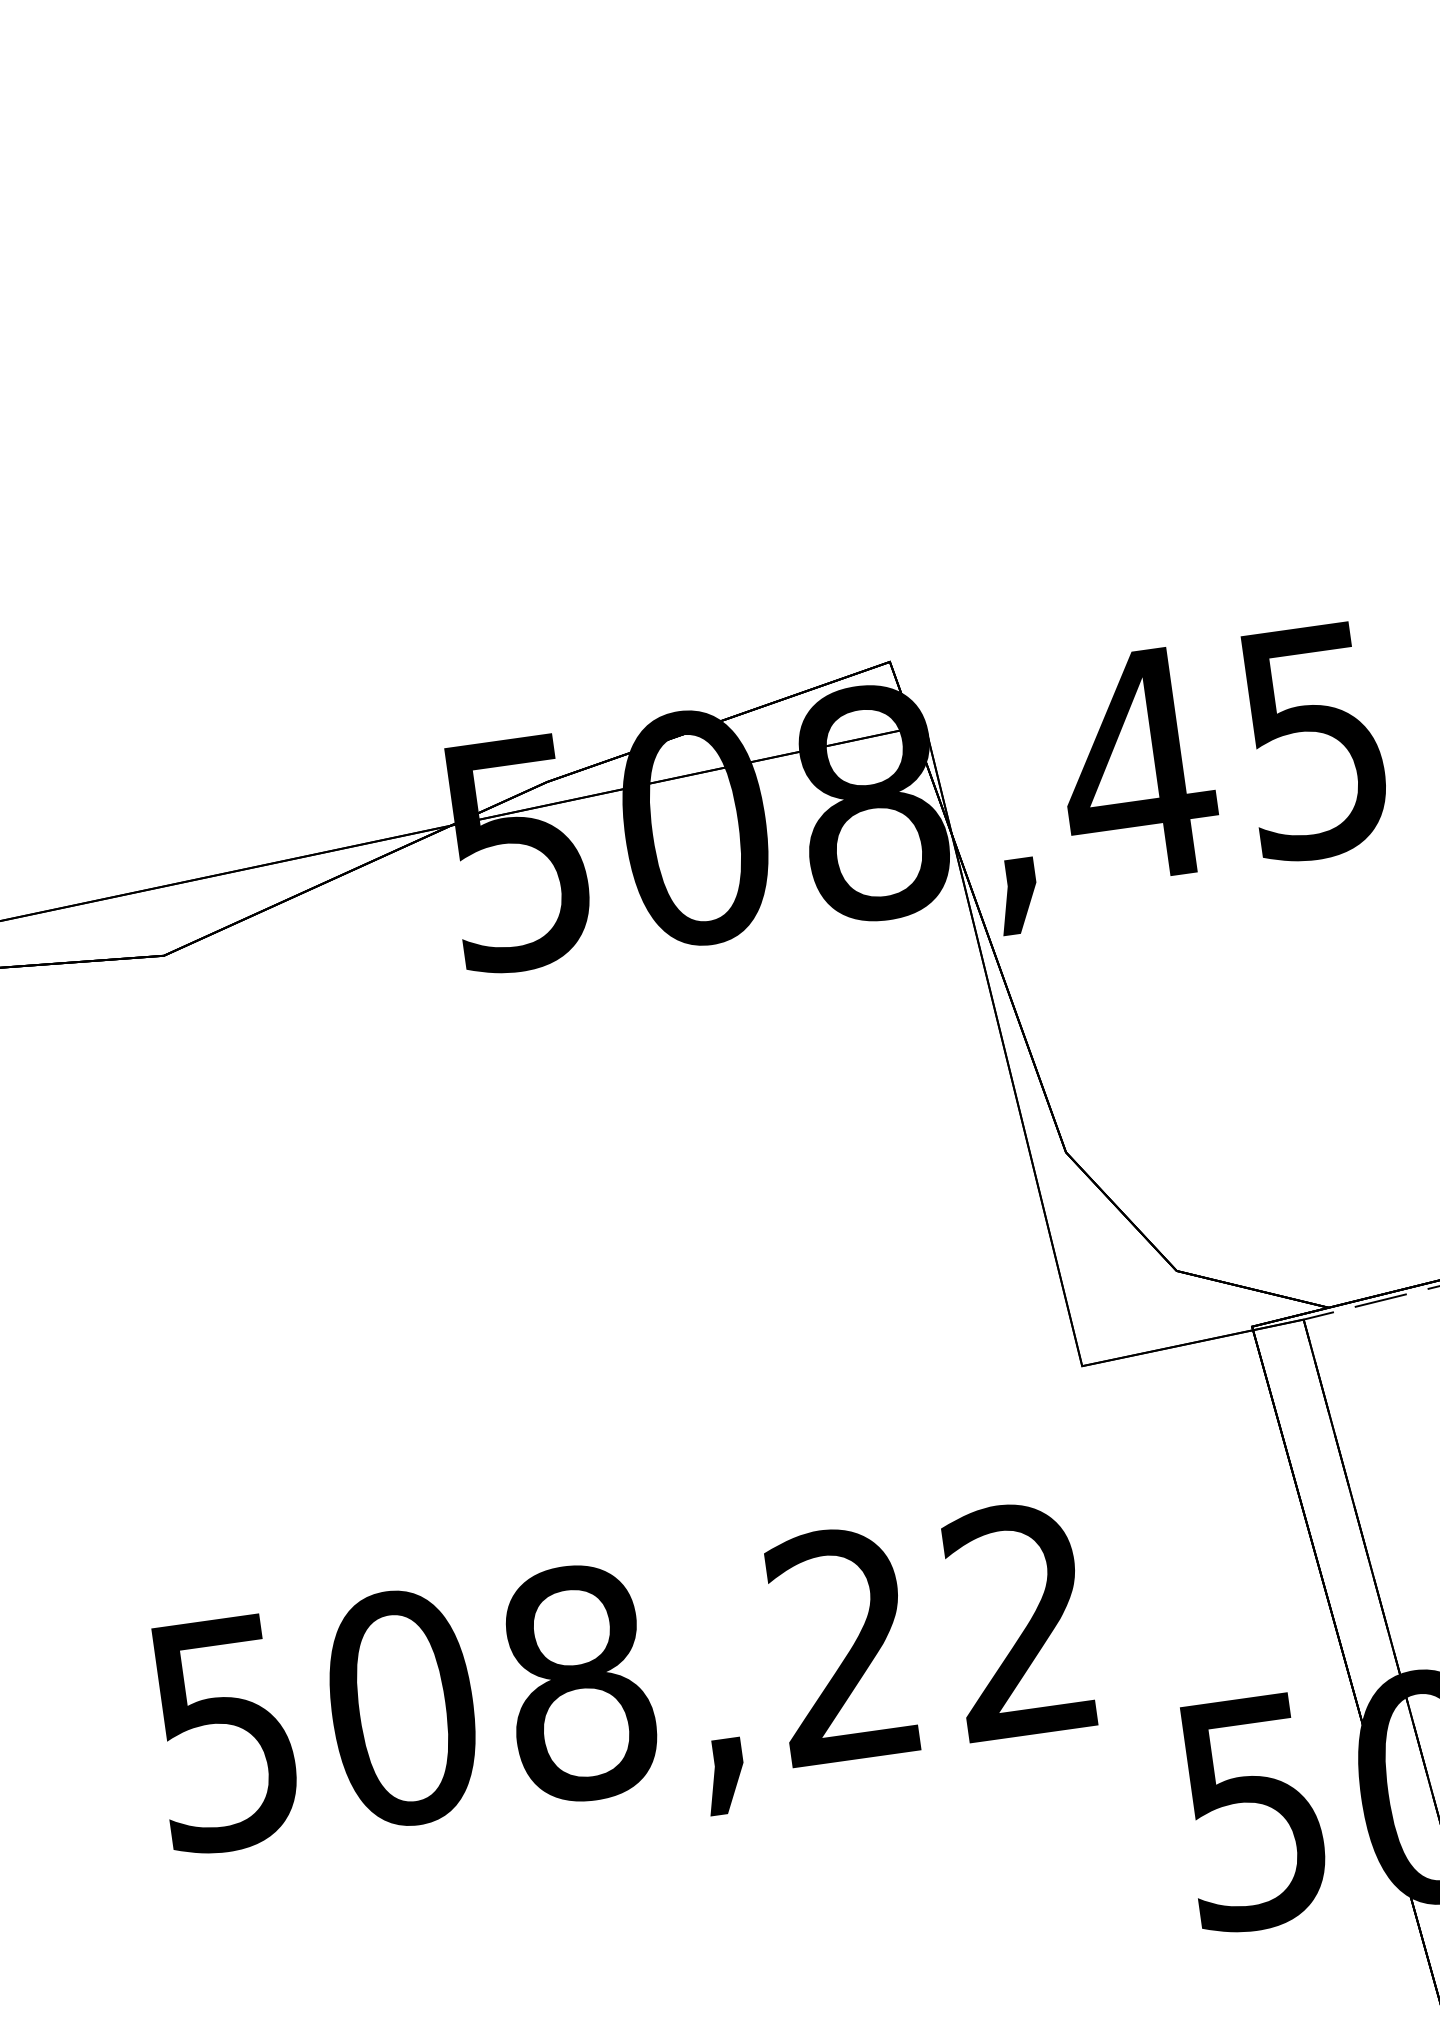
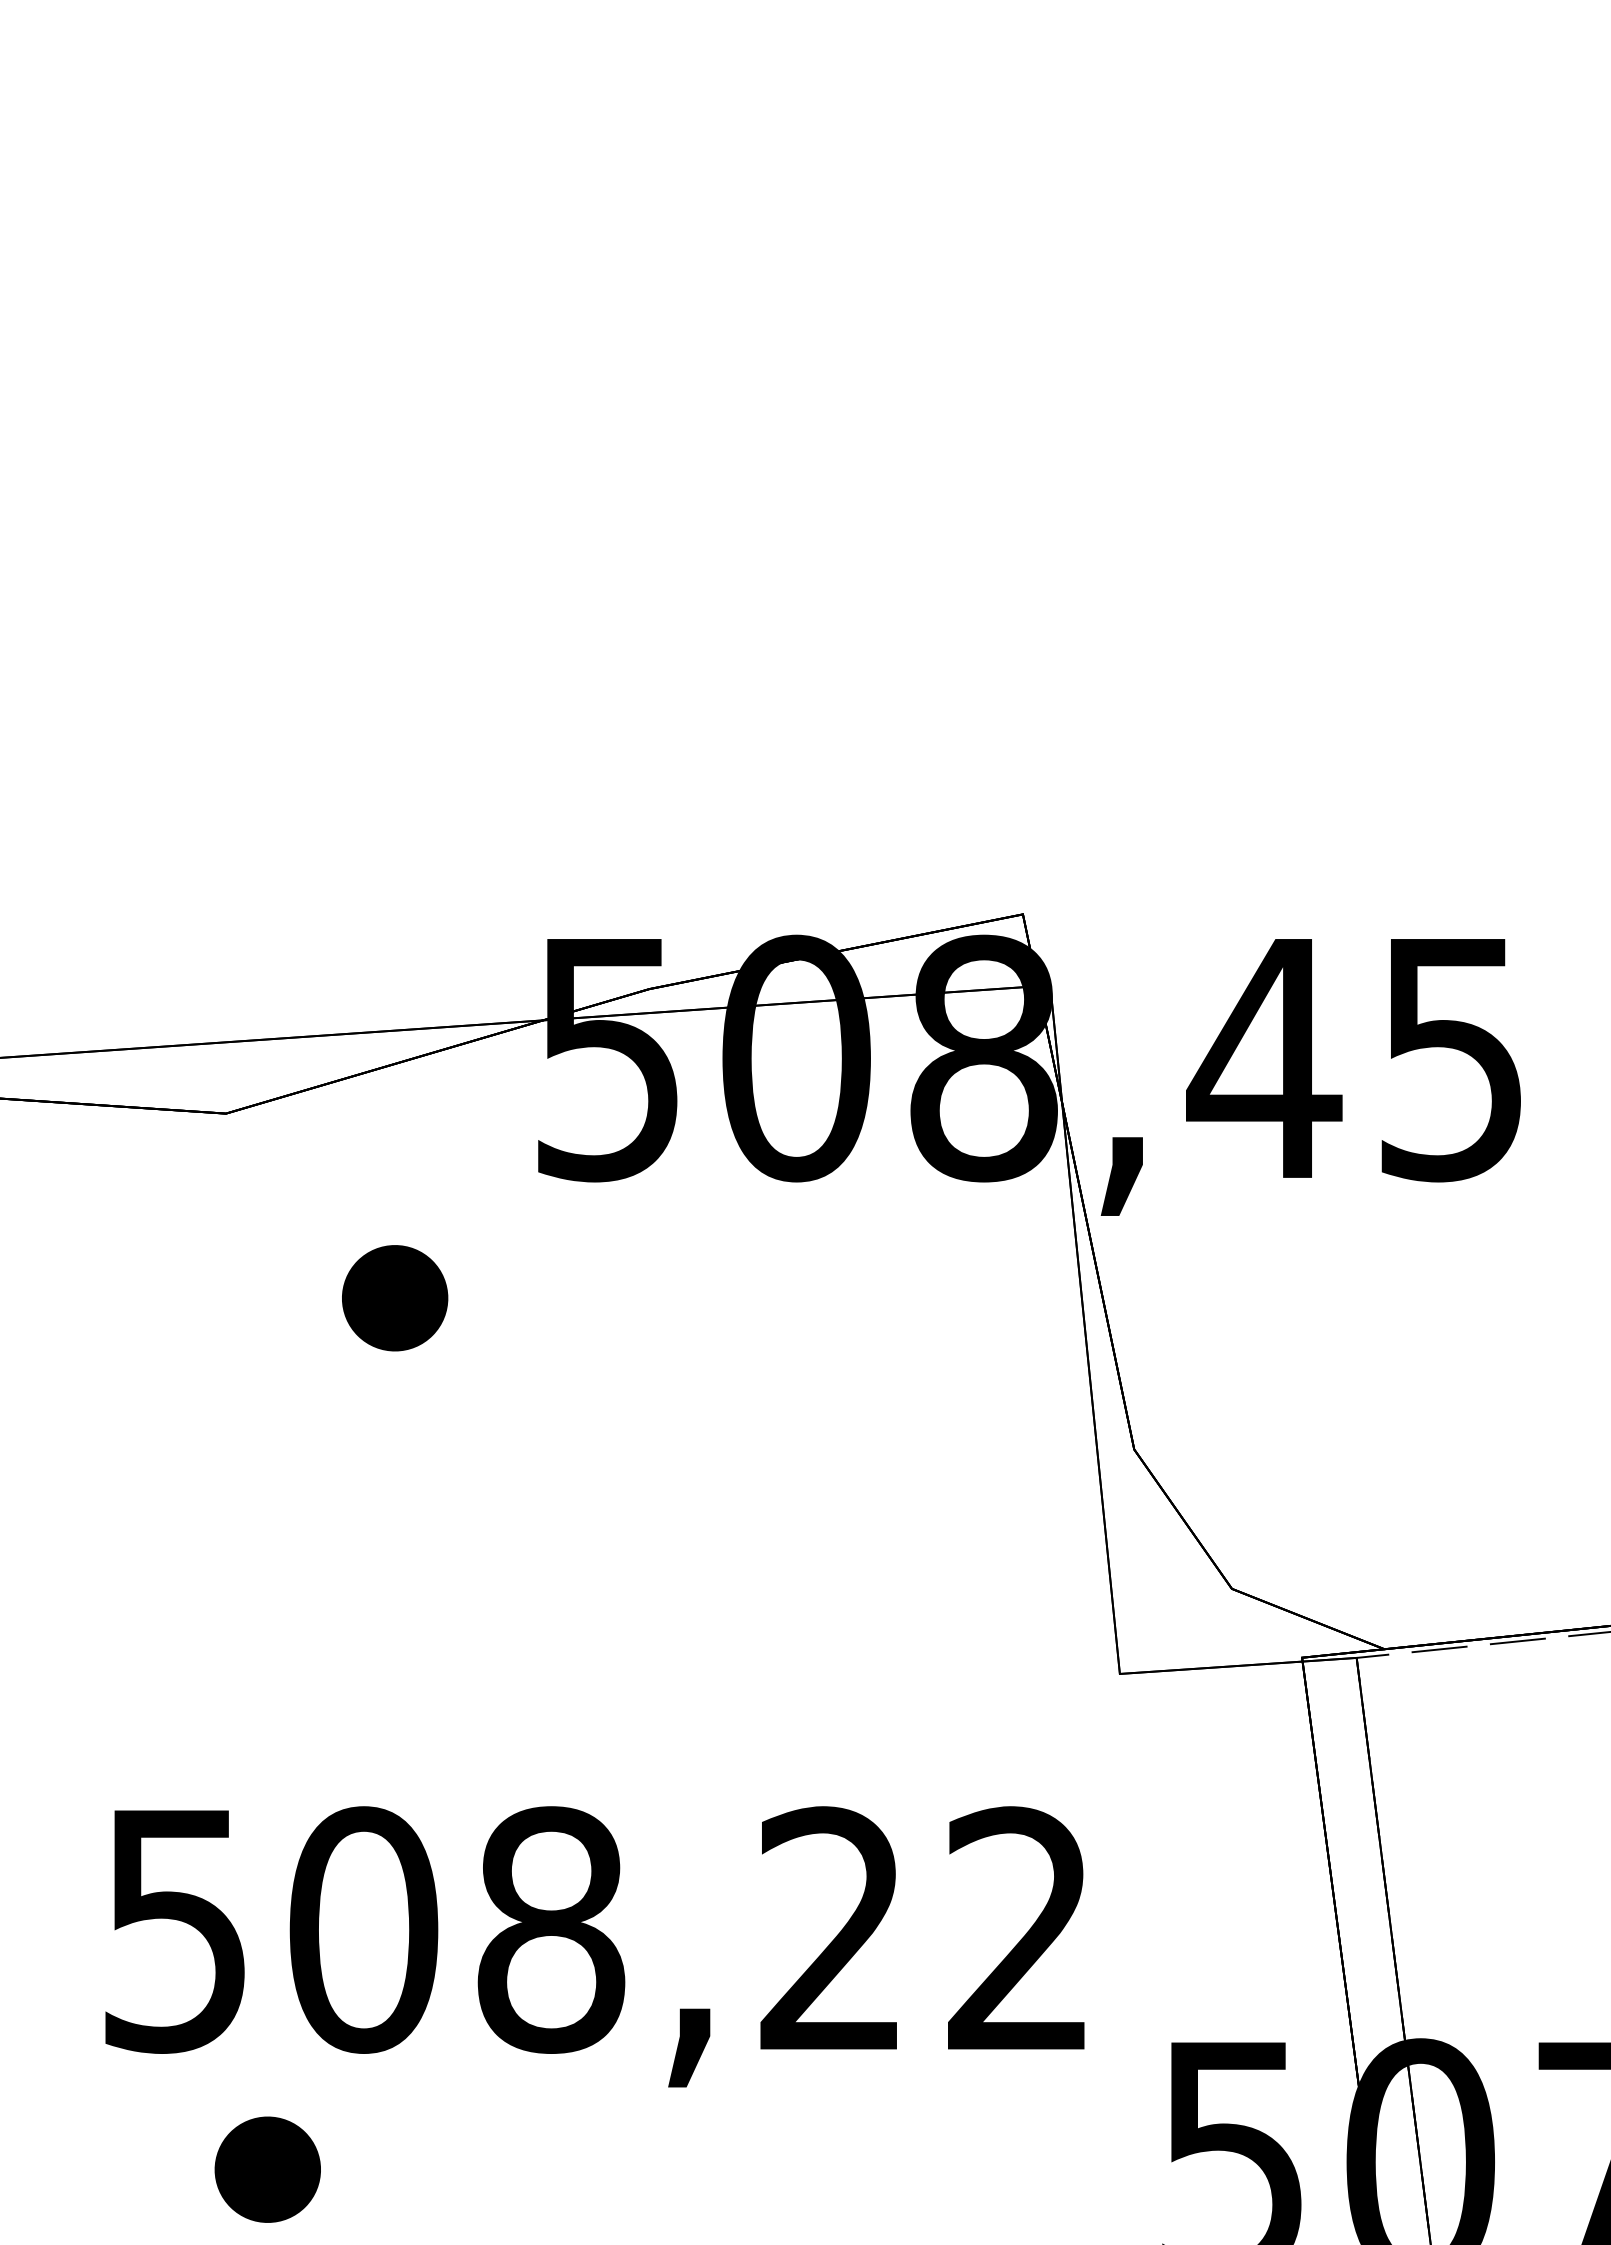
part: (348, 1107) -> (395, 1298), added
part: (343, 1947) -> (267, 2169), added

